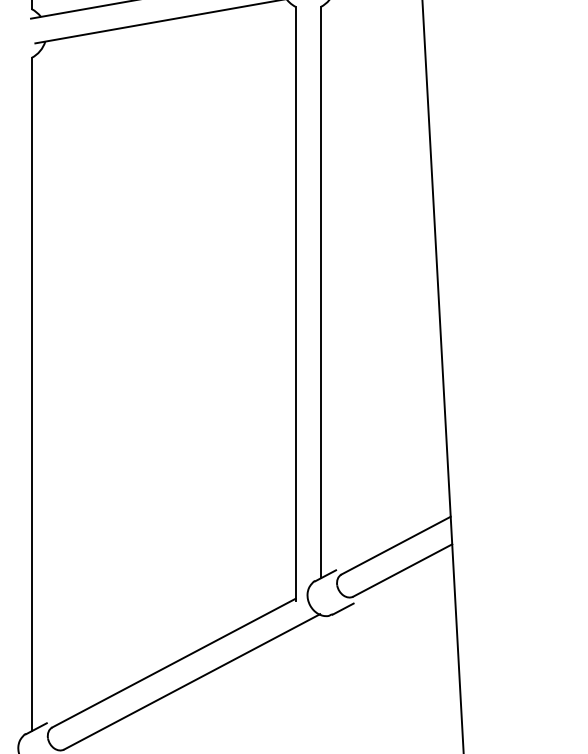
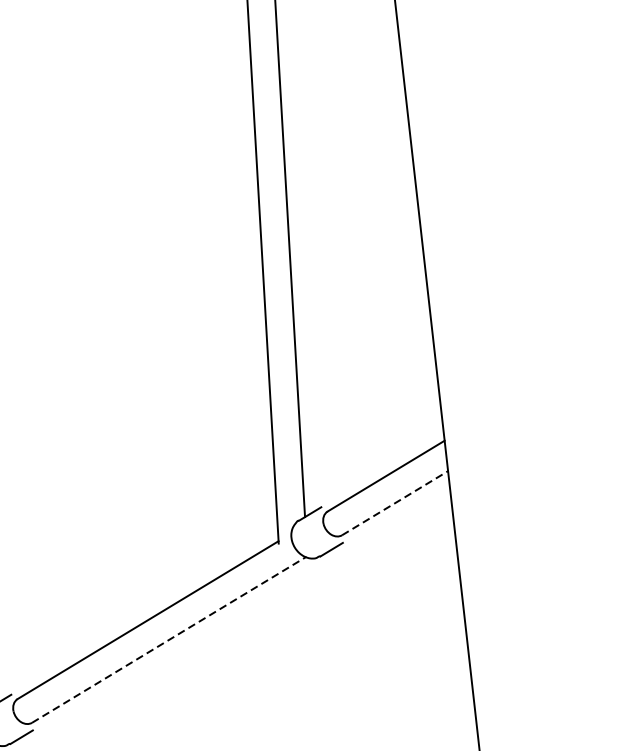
line: (402, 570) -> (394, 503), solid -> dashed
line: (192, 681) -> (169, 639), solid -> dashed

